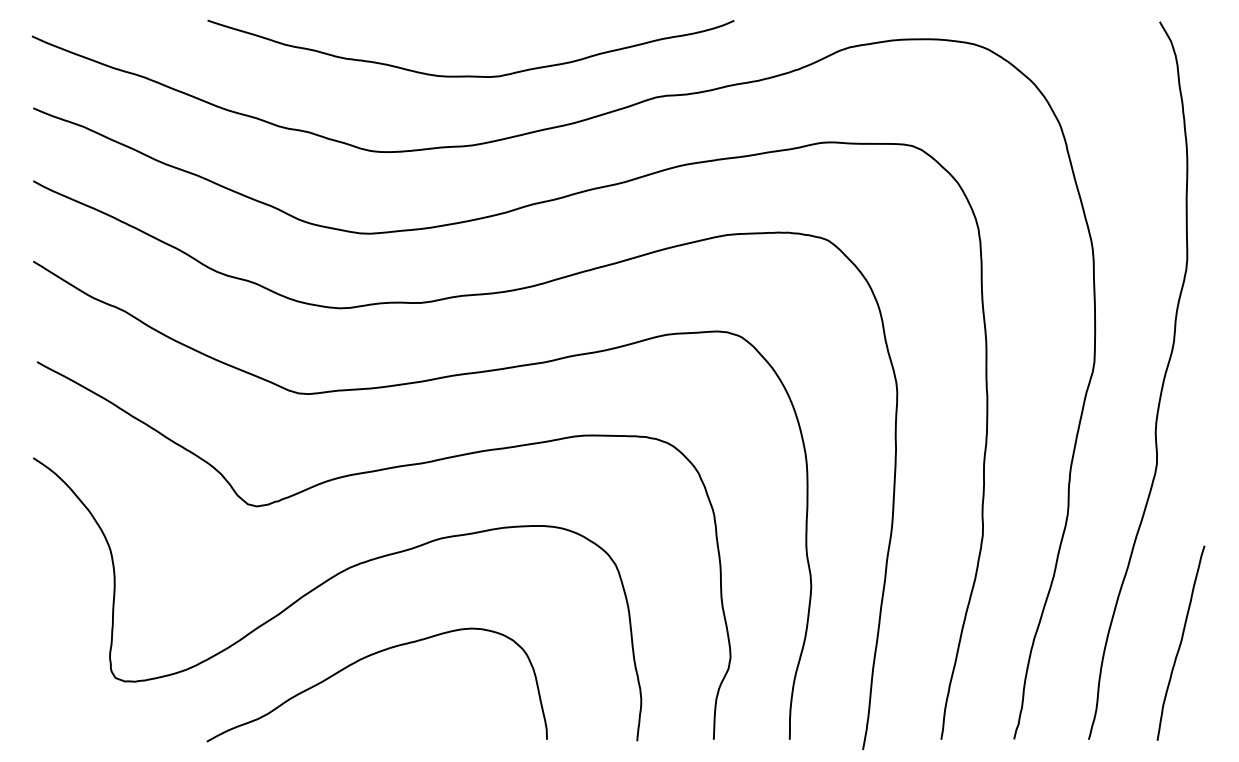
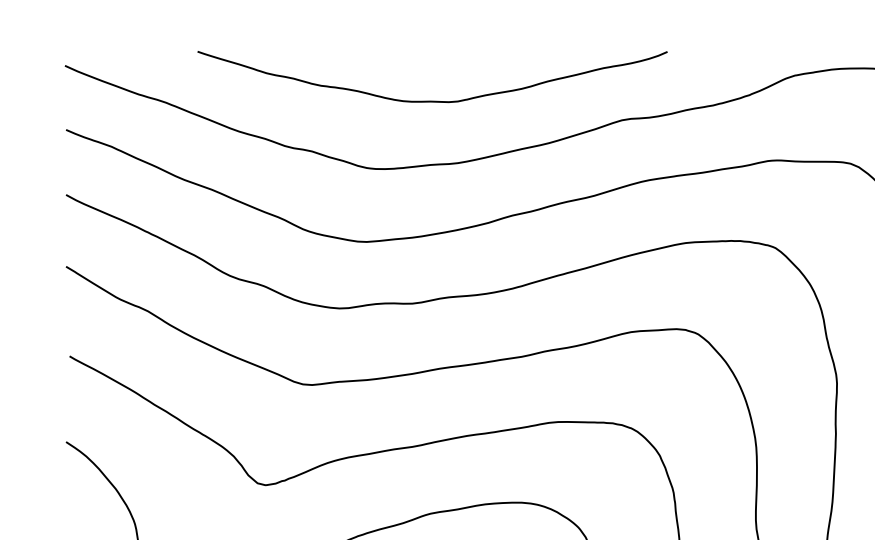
curve: (470, 75) -> (432, 100), moved

